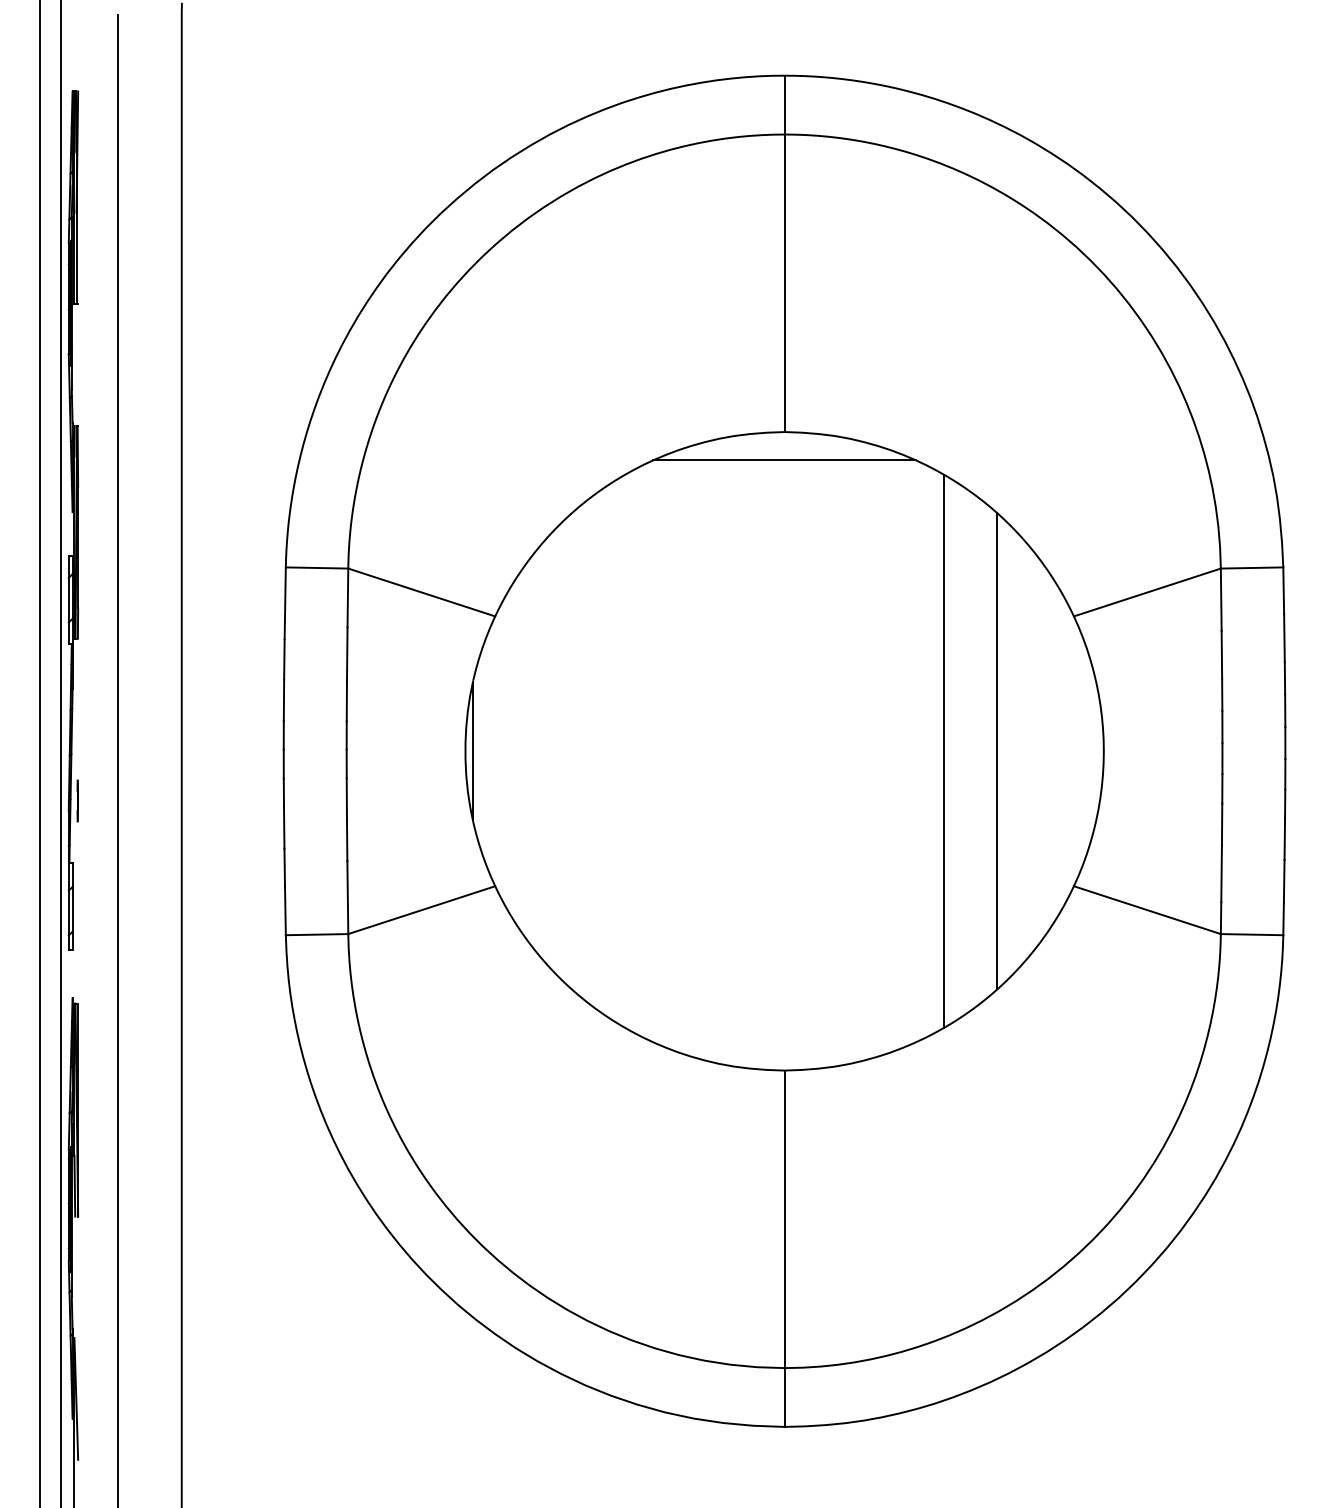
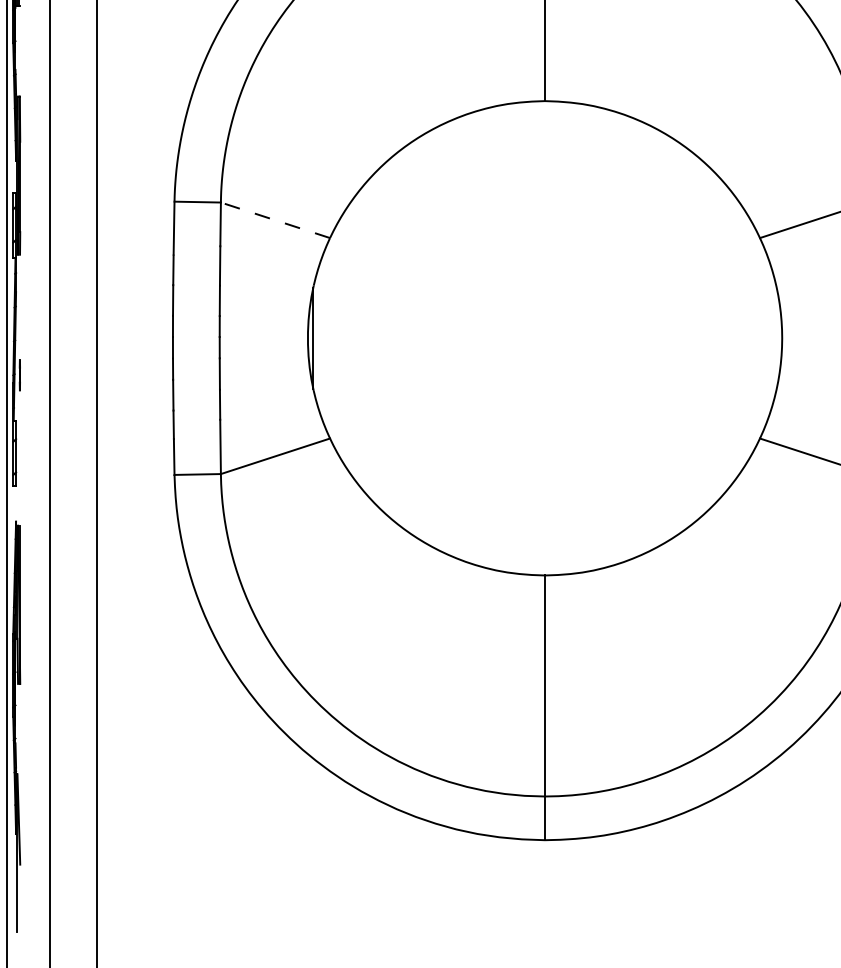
line: (784, 460) -> (544, 122), removed
line: (421, 592) -> (275, 220), solid -> dashed
line: (944, 750) -> (663, 337), removed
line: (997, 751) -> (703, 338), removed

